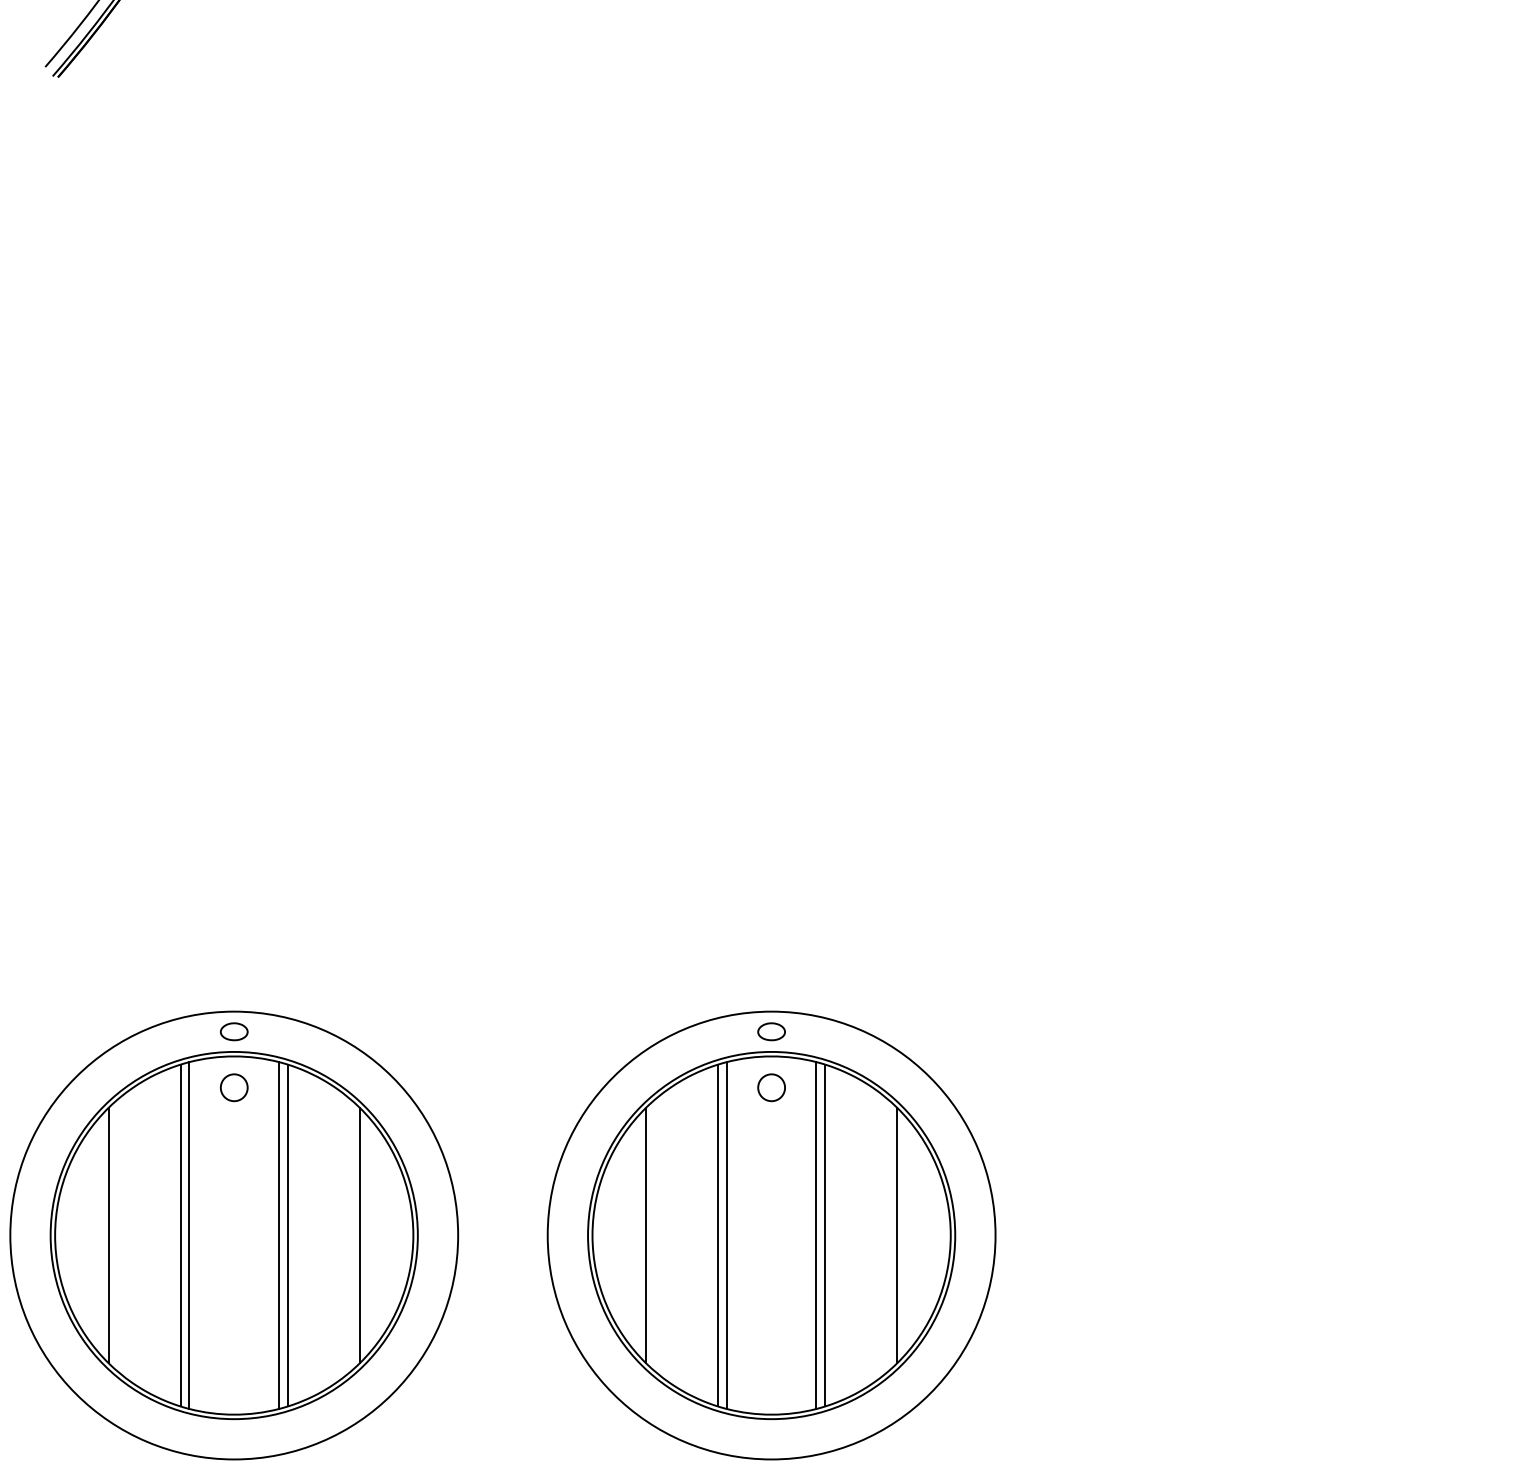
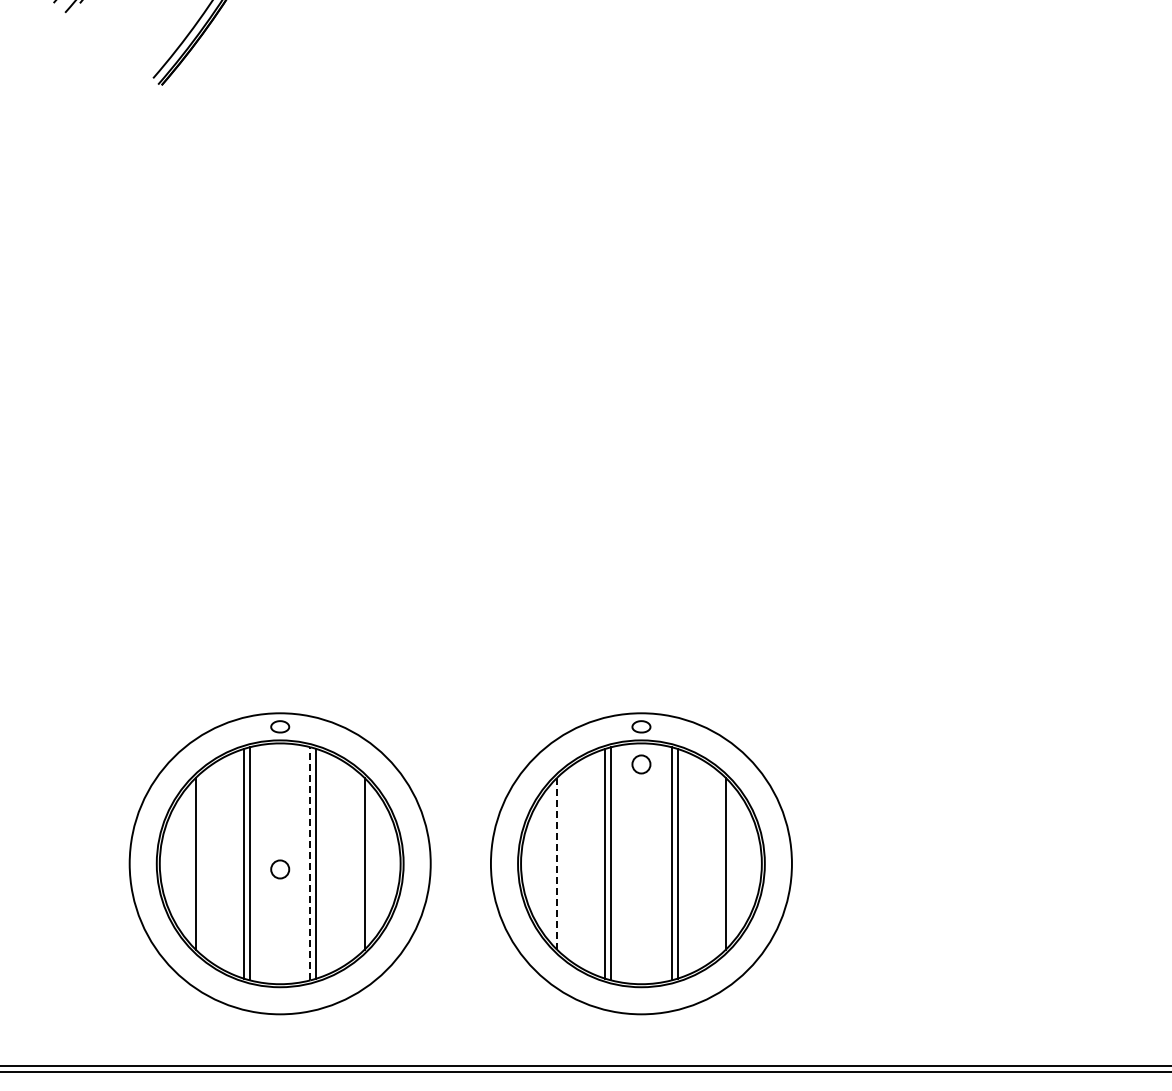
circle: (234, 1087) -> (280, 869), moved
line: (279, 1235) -> (310, 863), solid -> dashed
line: (646, 1235) -> (557, 863), solid -> dashed

